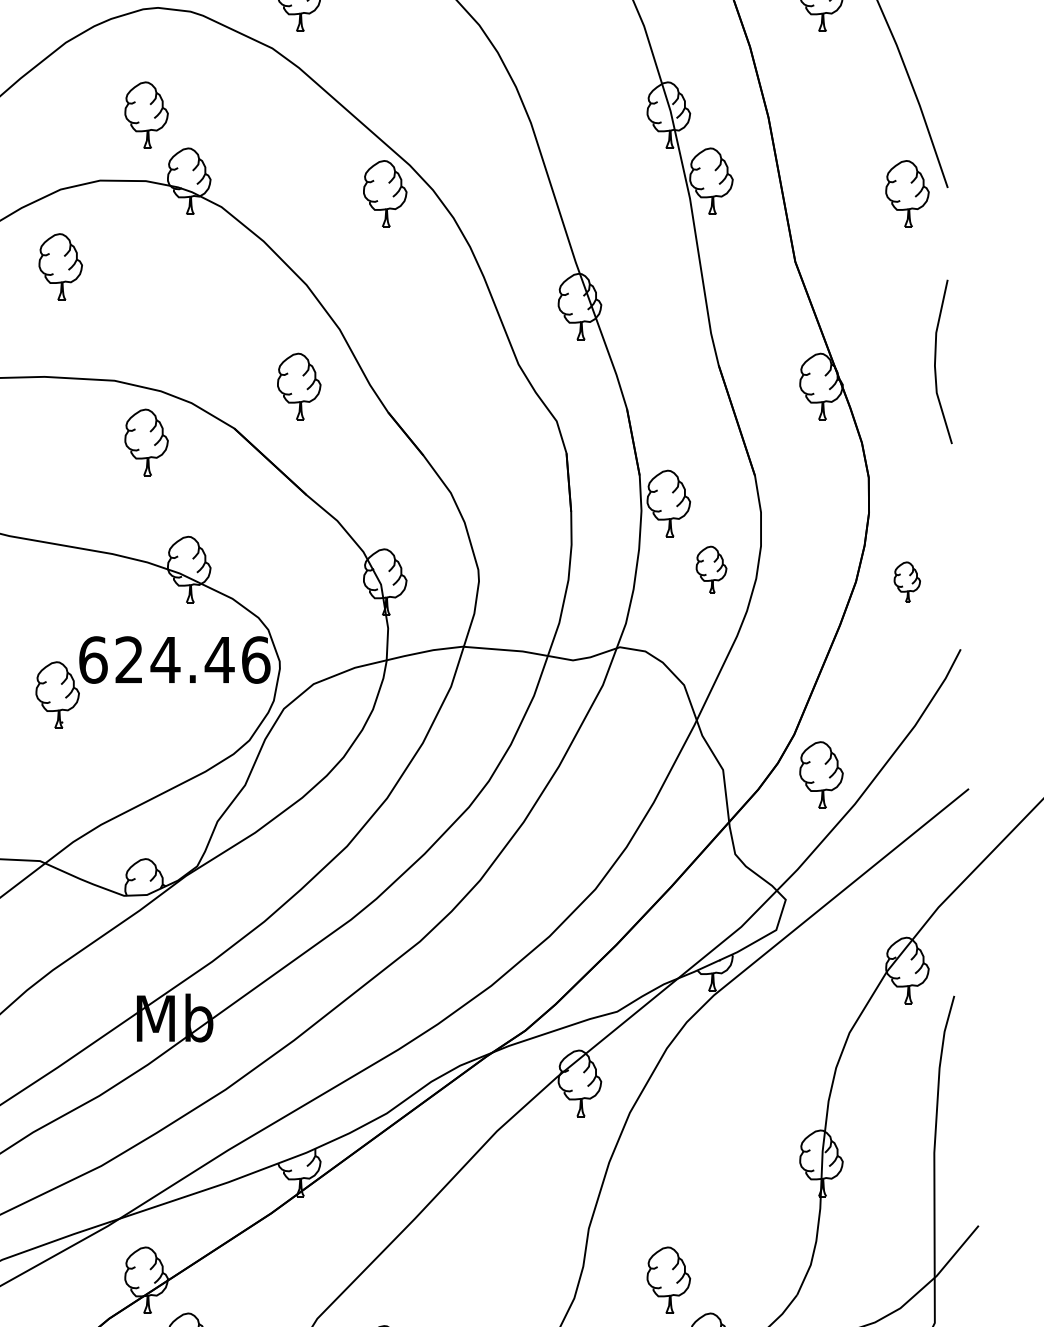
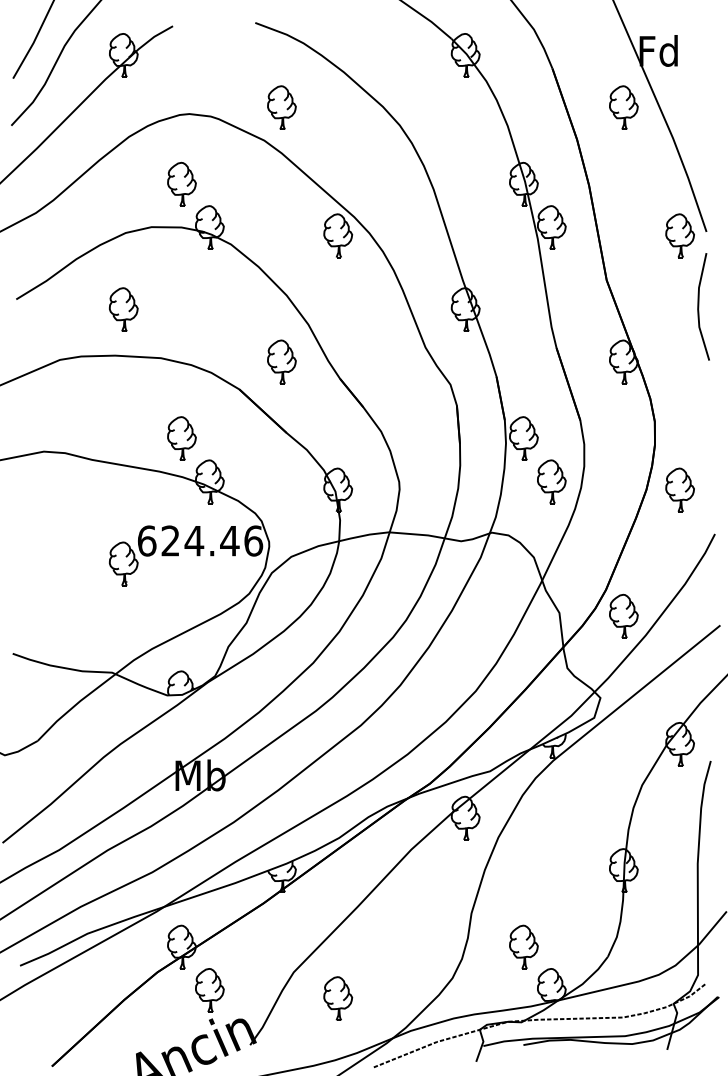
part: (60, 266) -> (123, 309), moved
line: (937, 361) -> (699, 306), moved
part: (145, 442) -> (181, 438), moved
part: (710, 569) -> (551, 481), size x1.43
part: (906, 581) -> (679, 489), size x1.67

